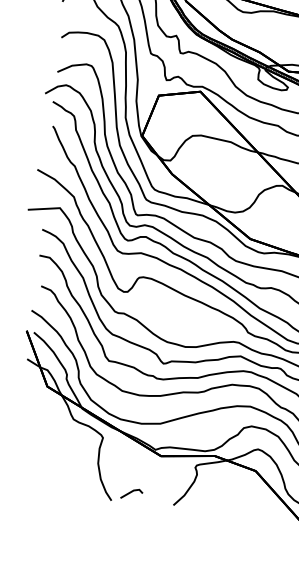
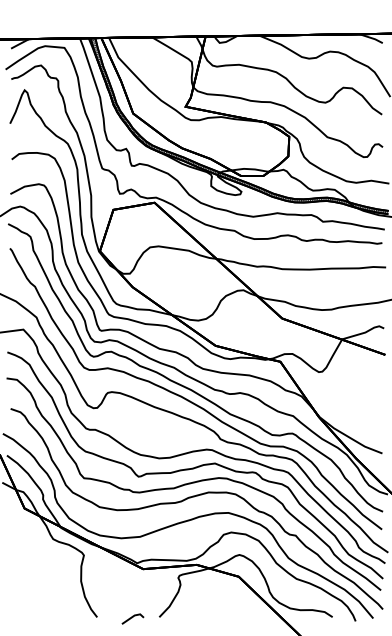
line: (131, 493) -> (132, 618), moved

